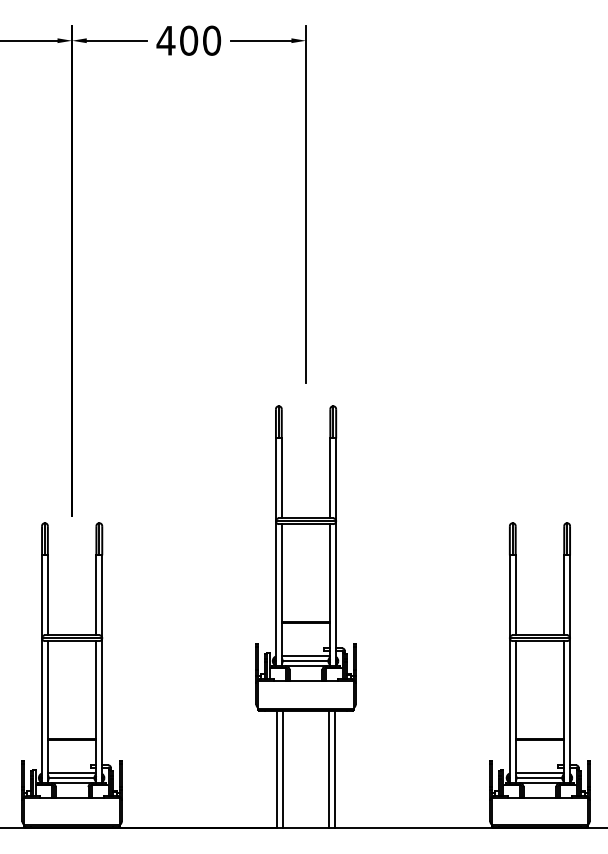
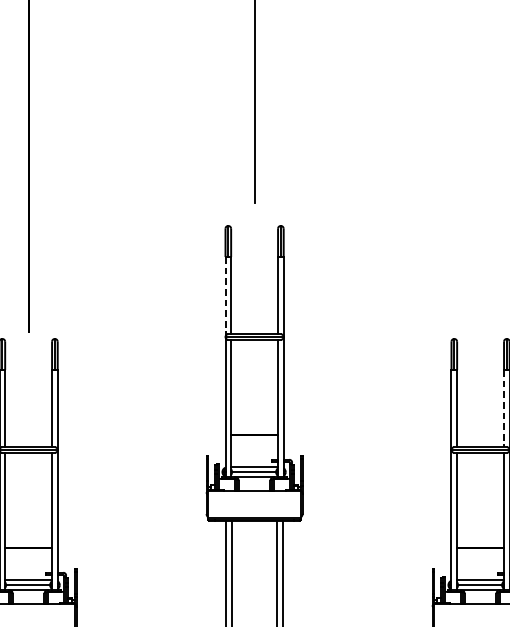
line: (275, 480) -> (225, 297), solid -> dashed
line: (564, 595) -> (504, 408), solid -> dashed

